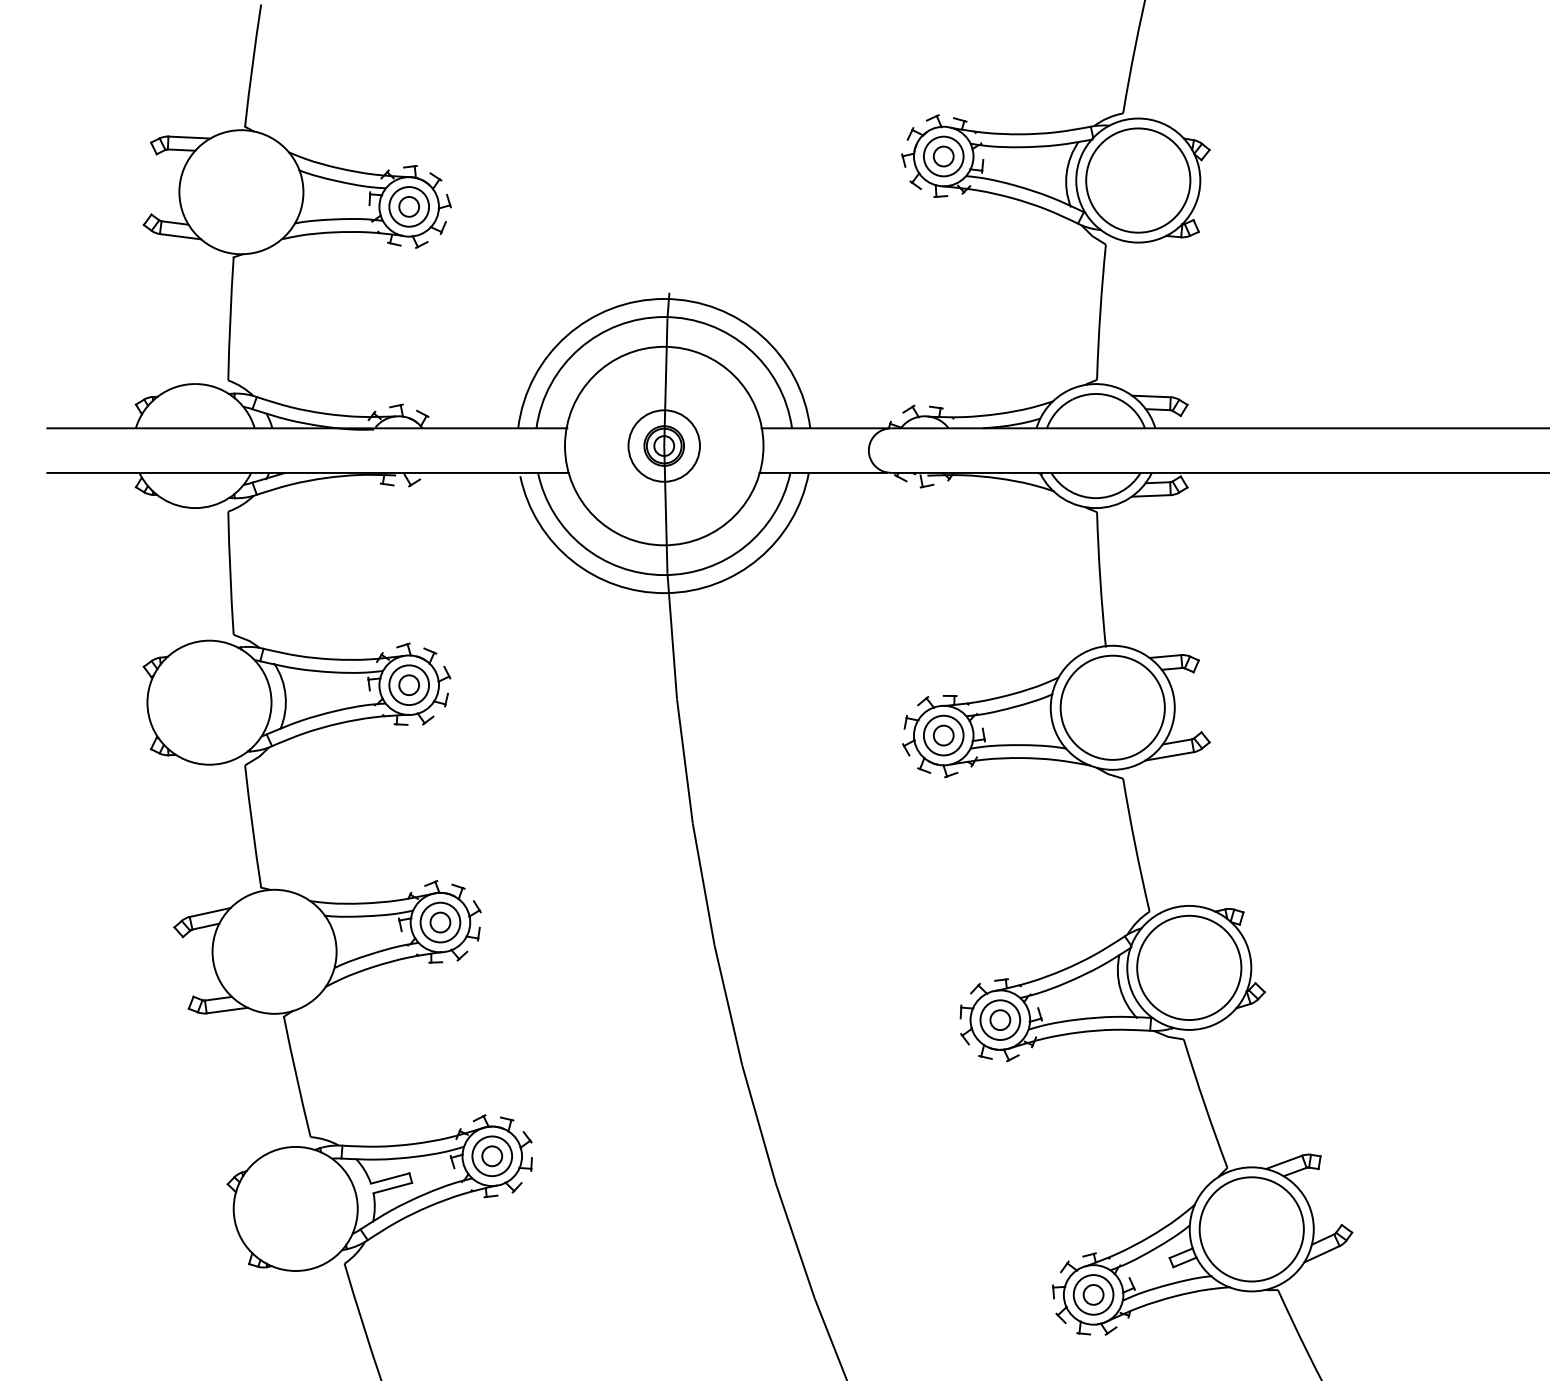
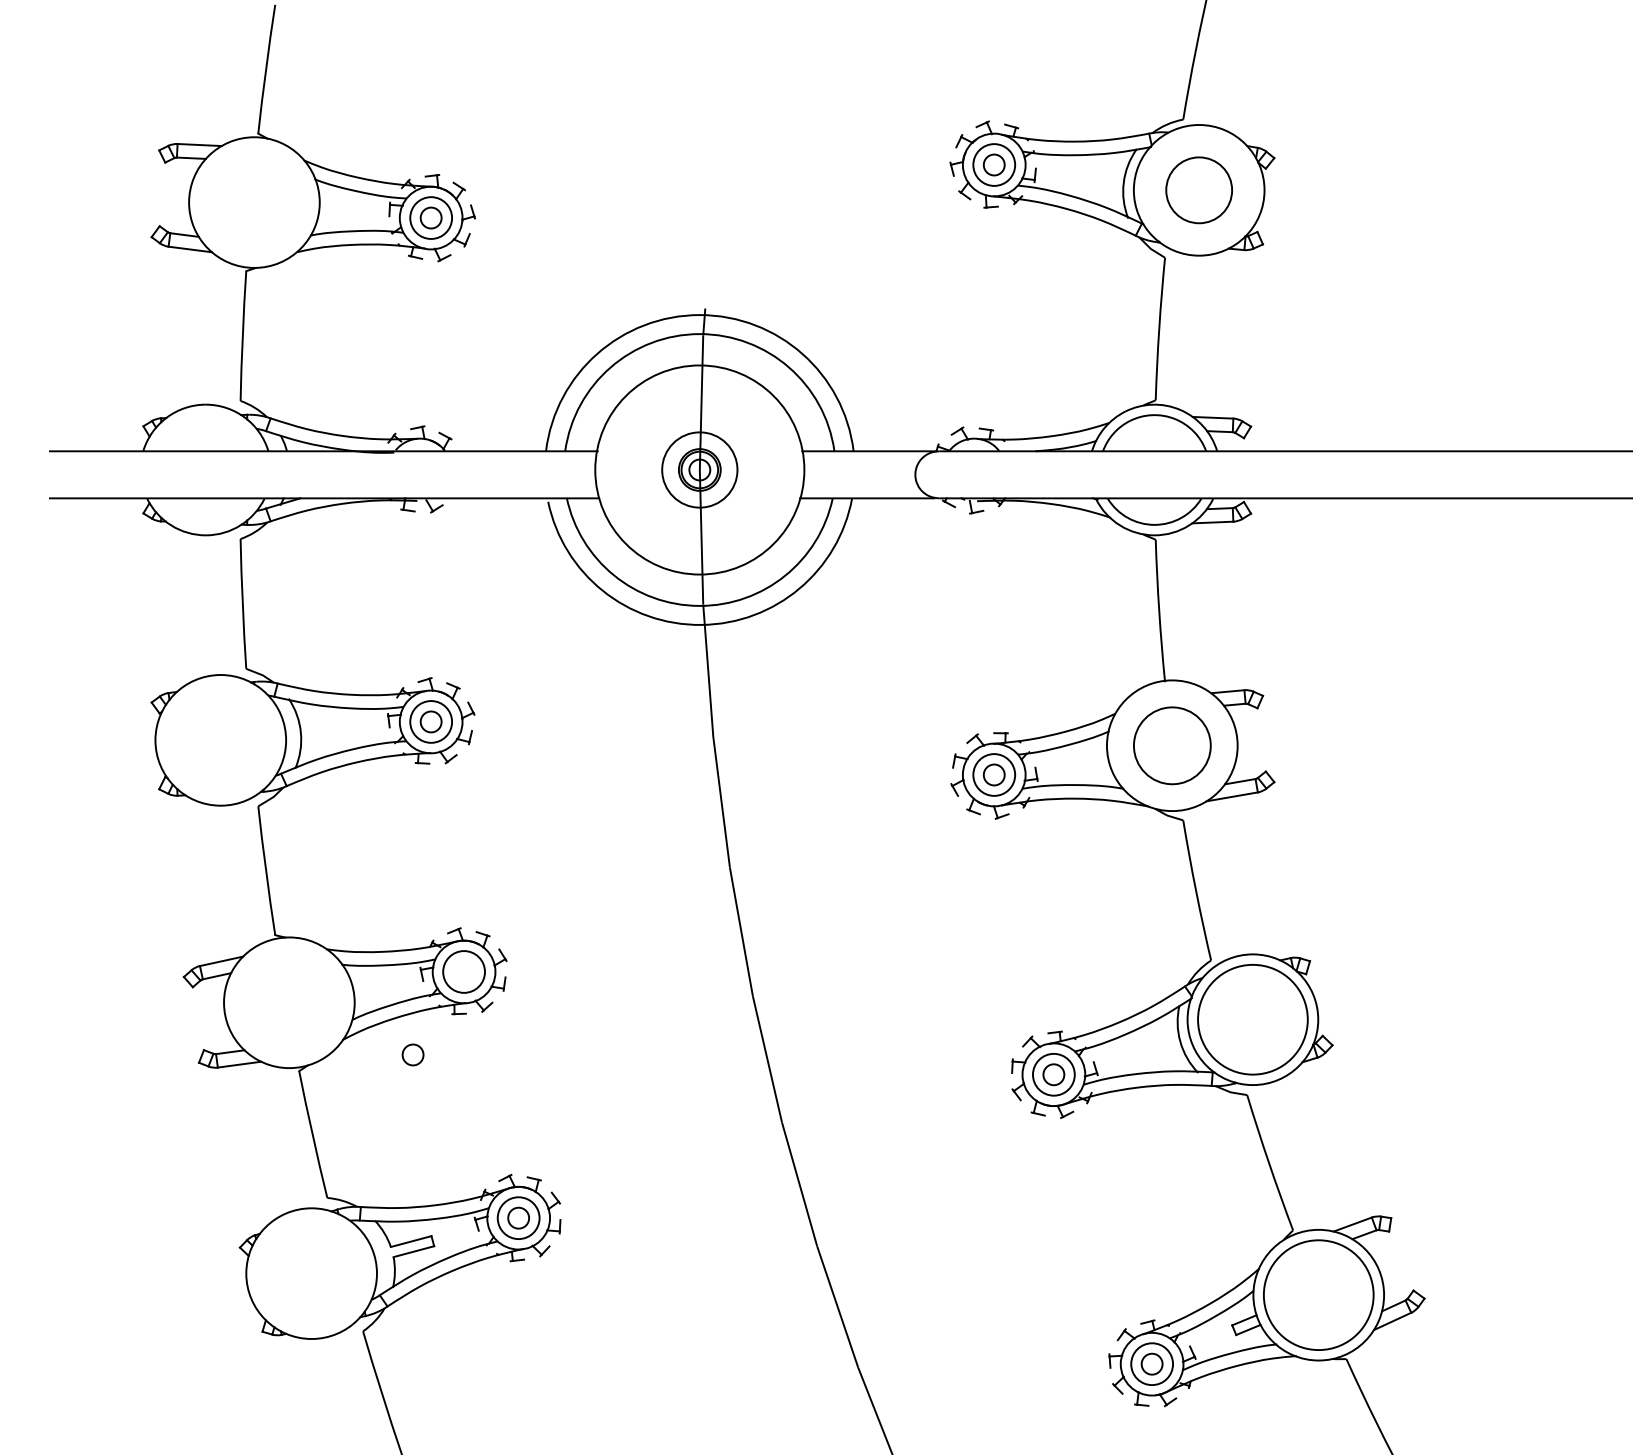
circle: (1138, 180) -> (1199, 190), size x0.6
circle: (1112, 707) -> (1172, 745), size x0.7
circle: (439, 922) -> (412, 1054), moved

